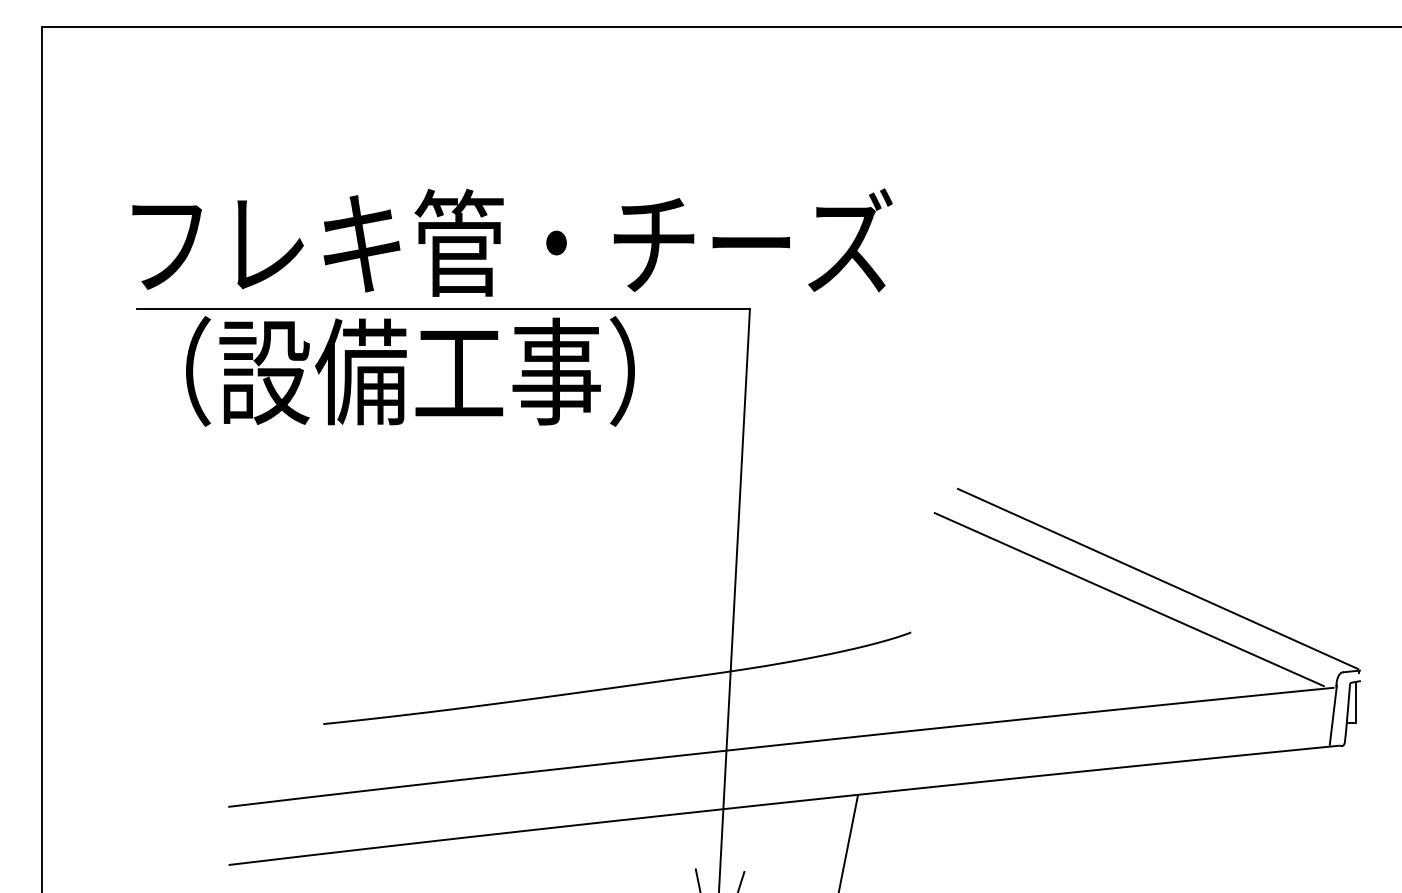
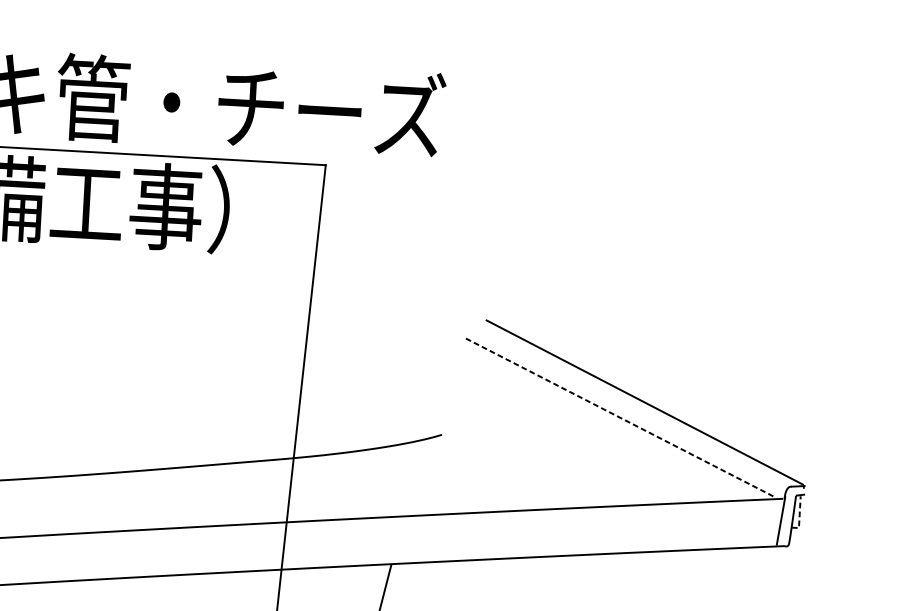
line: (1129, 599) -> (620, 417), solid -> dashed
line: (1355, 707) -> (799, 515), solid -> dashed

